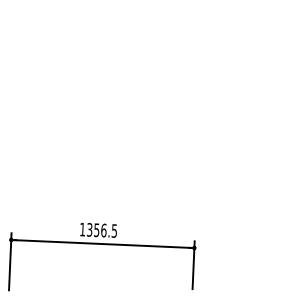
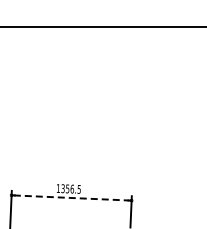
line: (102, 243) -> (71, 197), solid -> dashed

